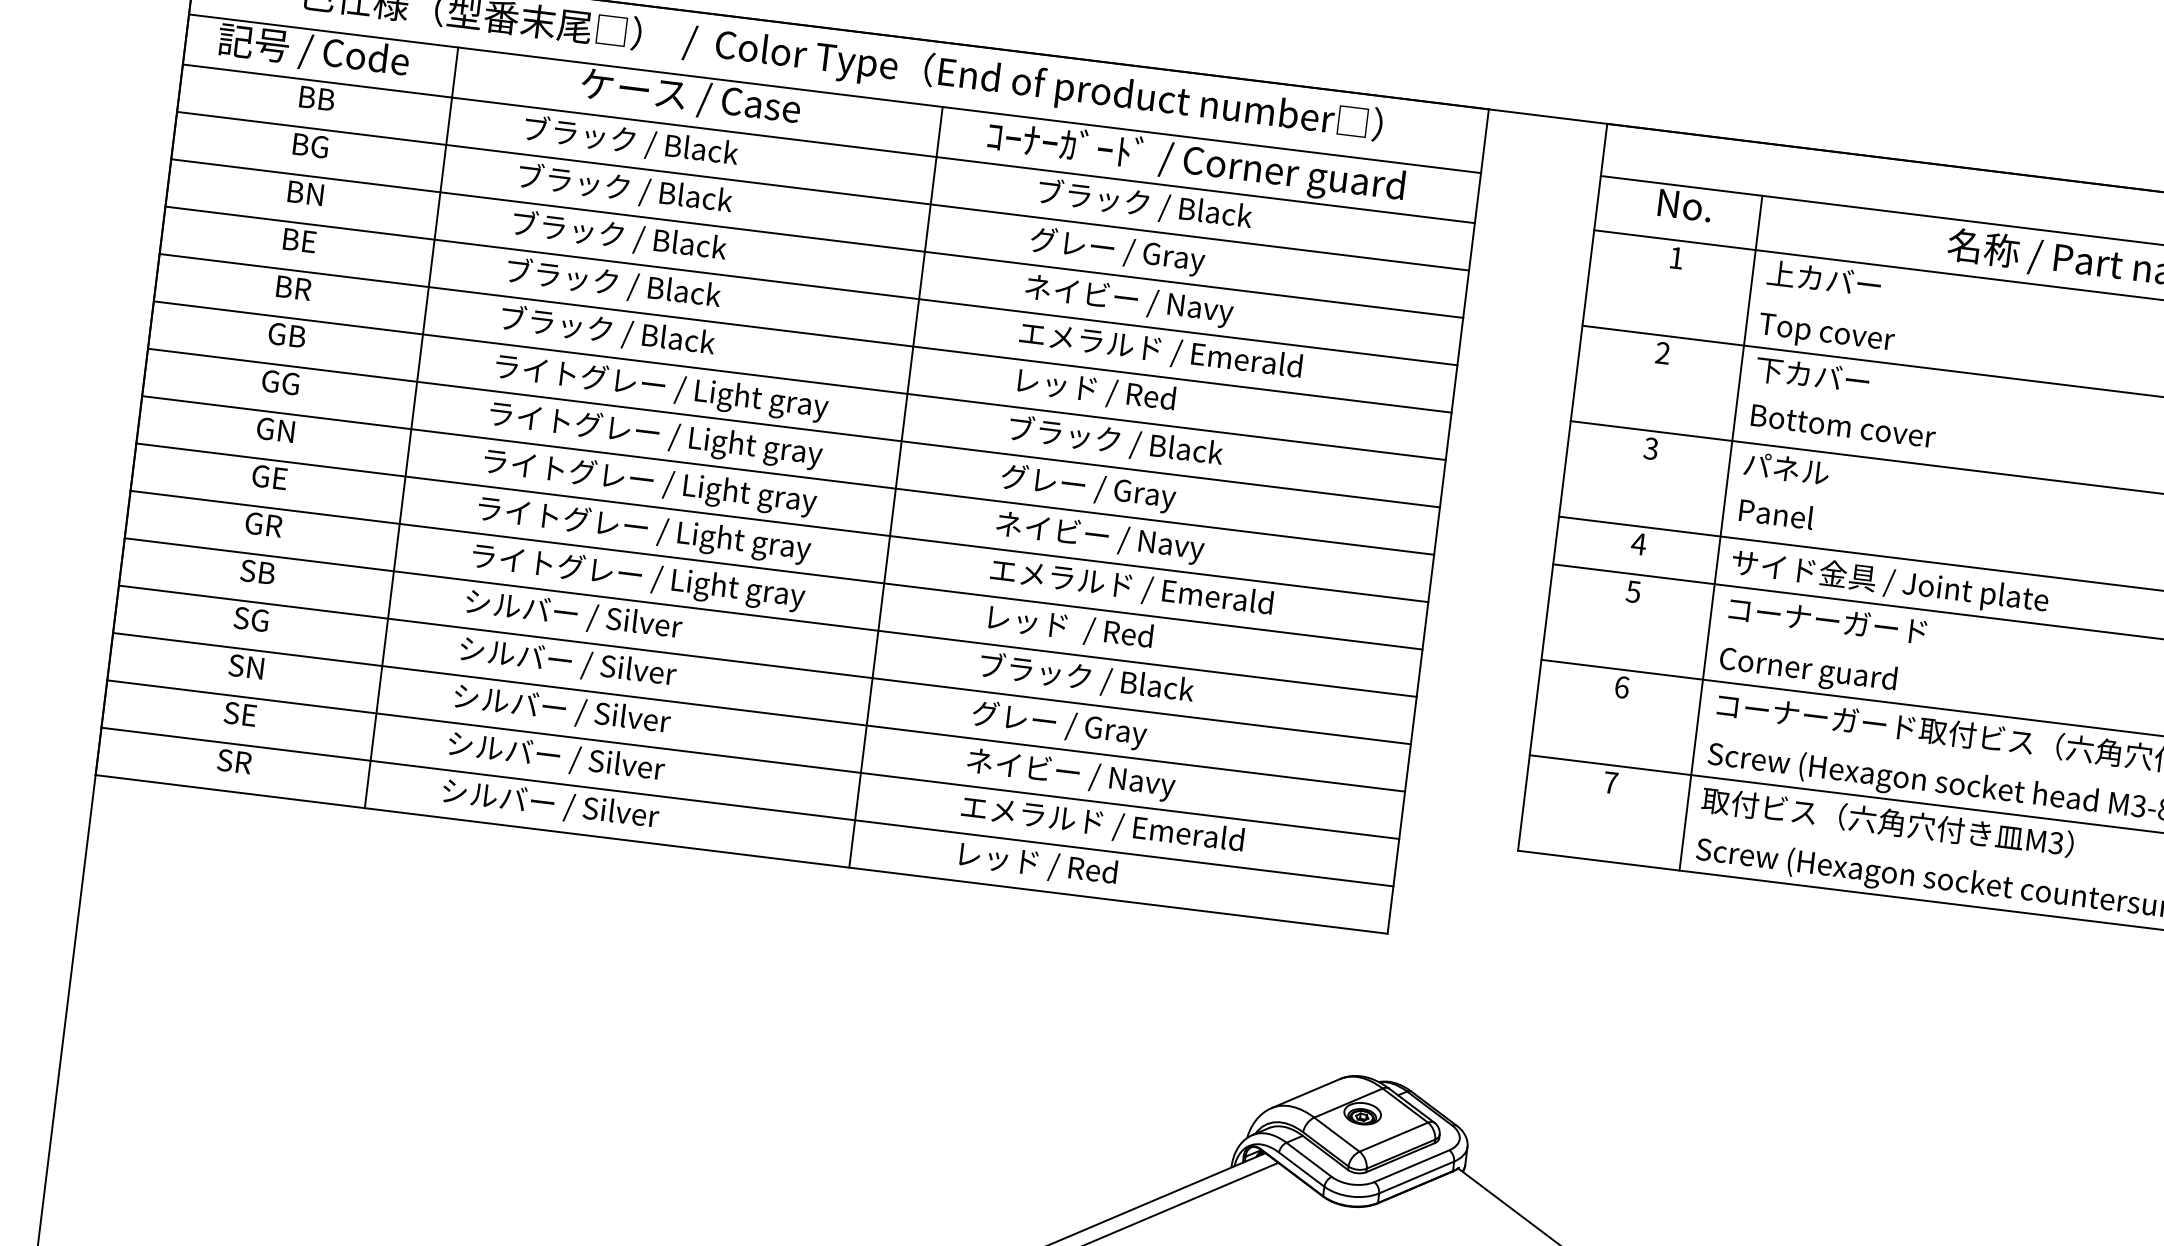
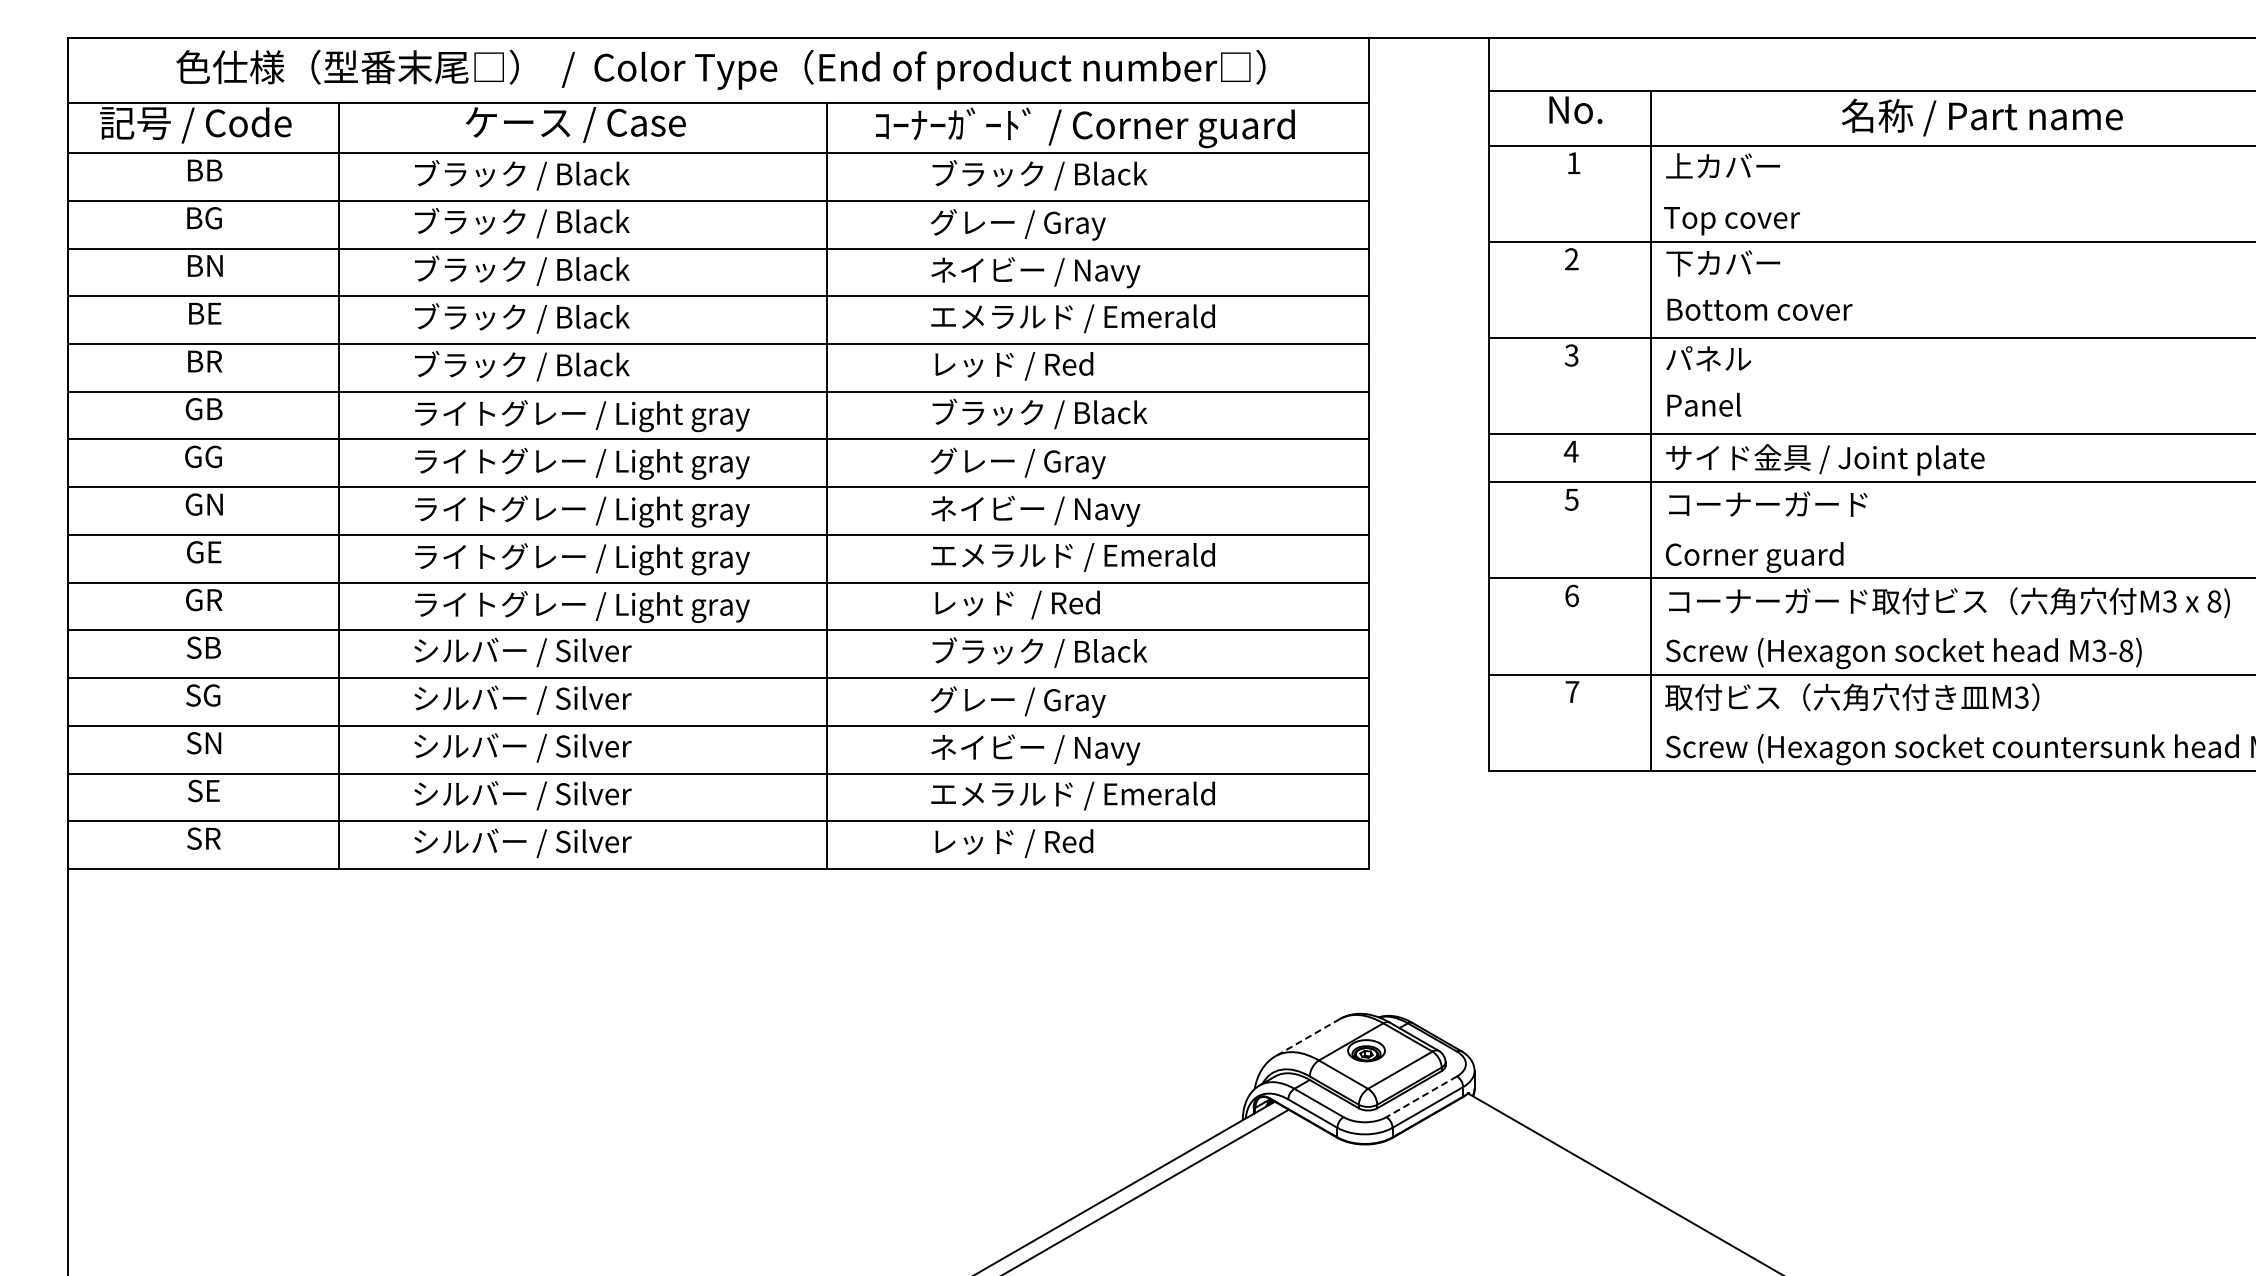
line: (1305, 1093) -> (1307, 1037), solid -> dashed
line: (1411, 1165) -> (1421, 1096), solid -> dashed

